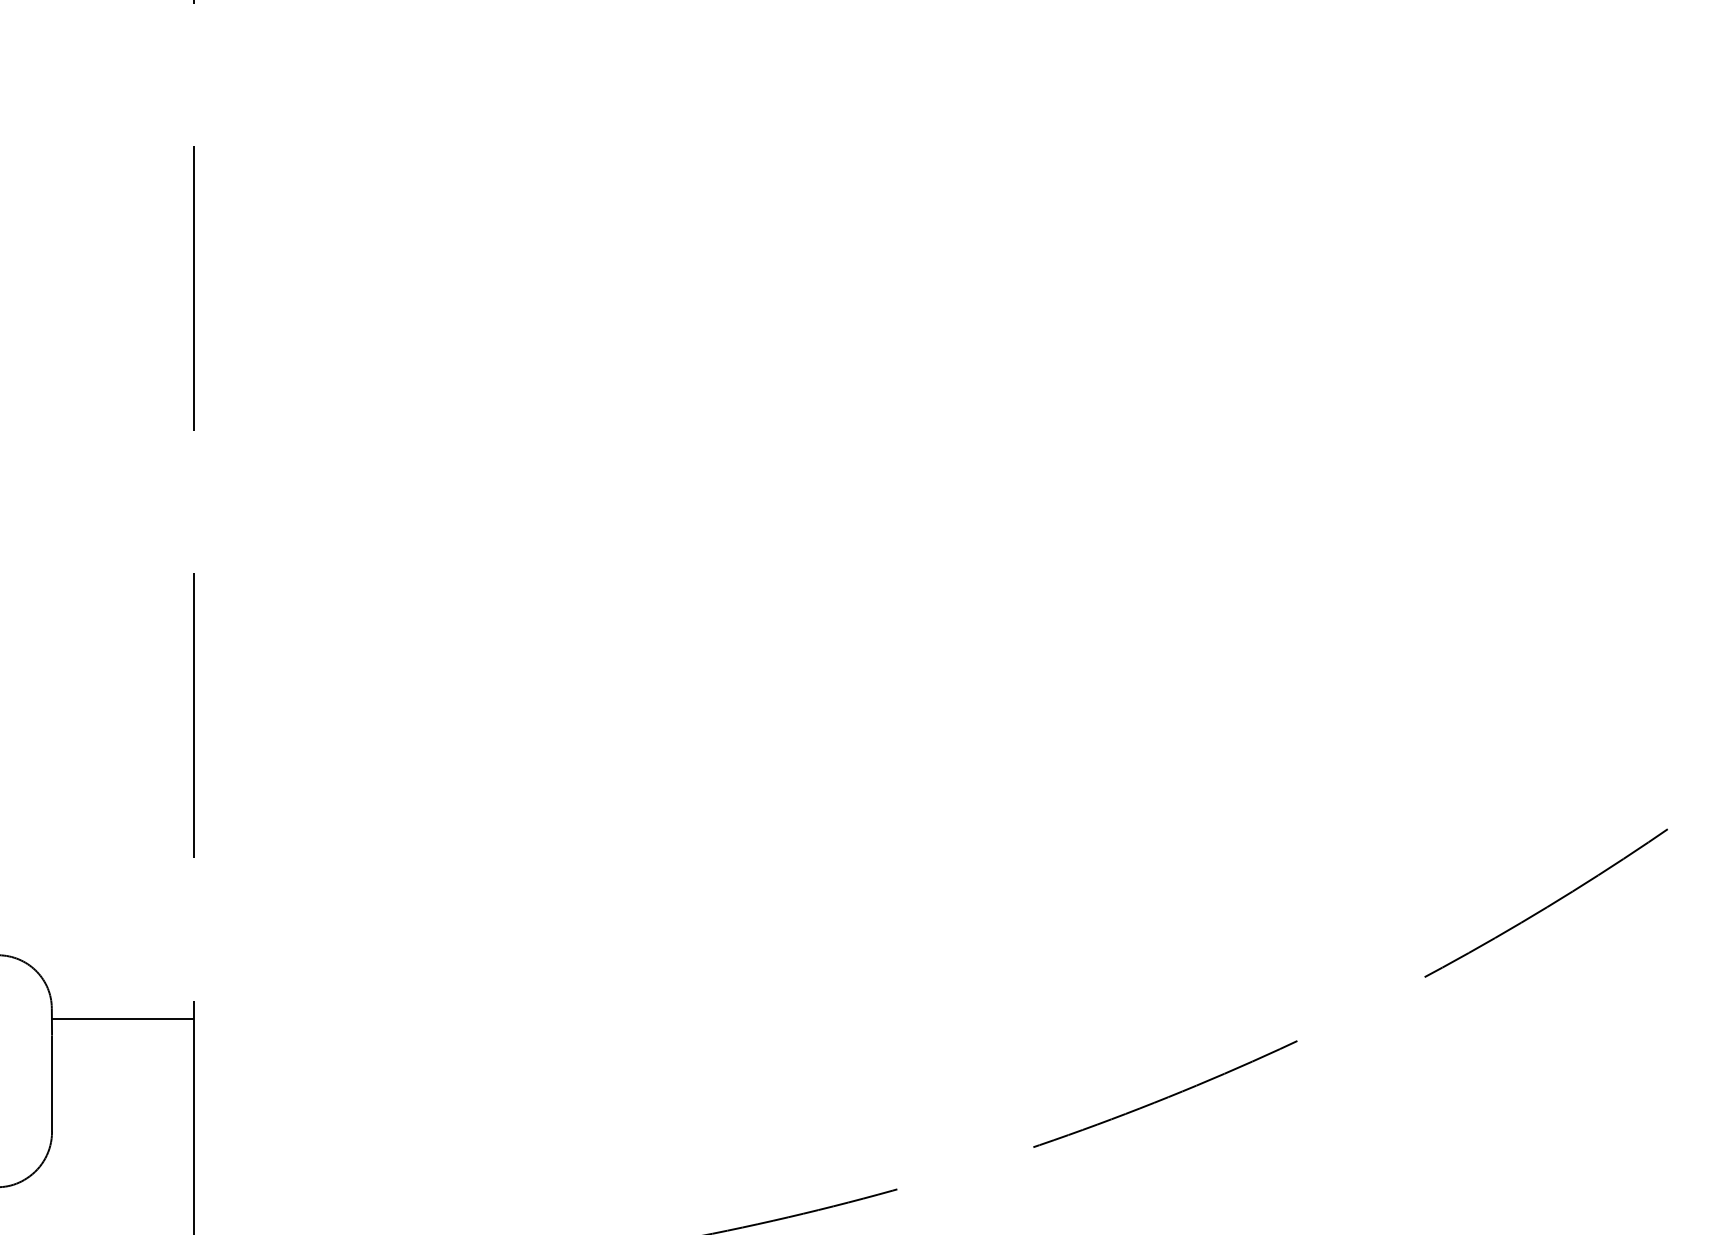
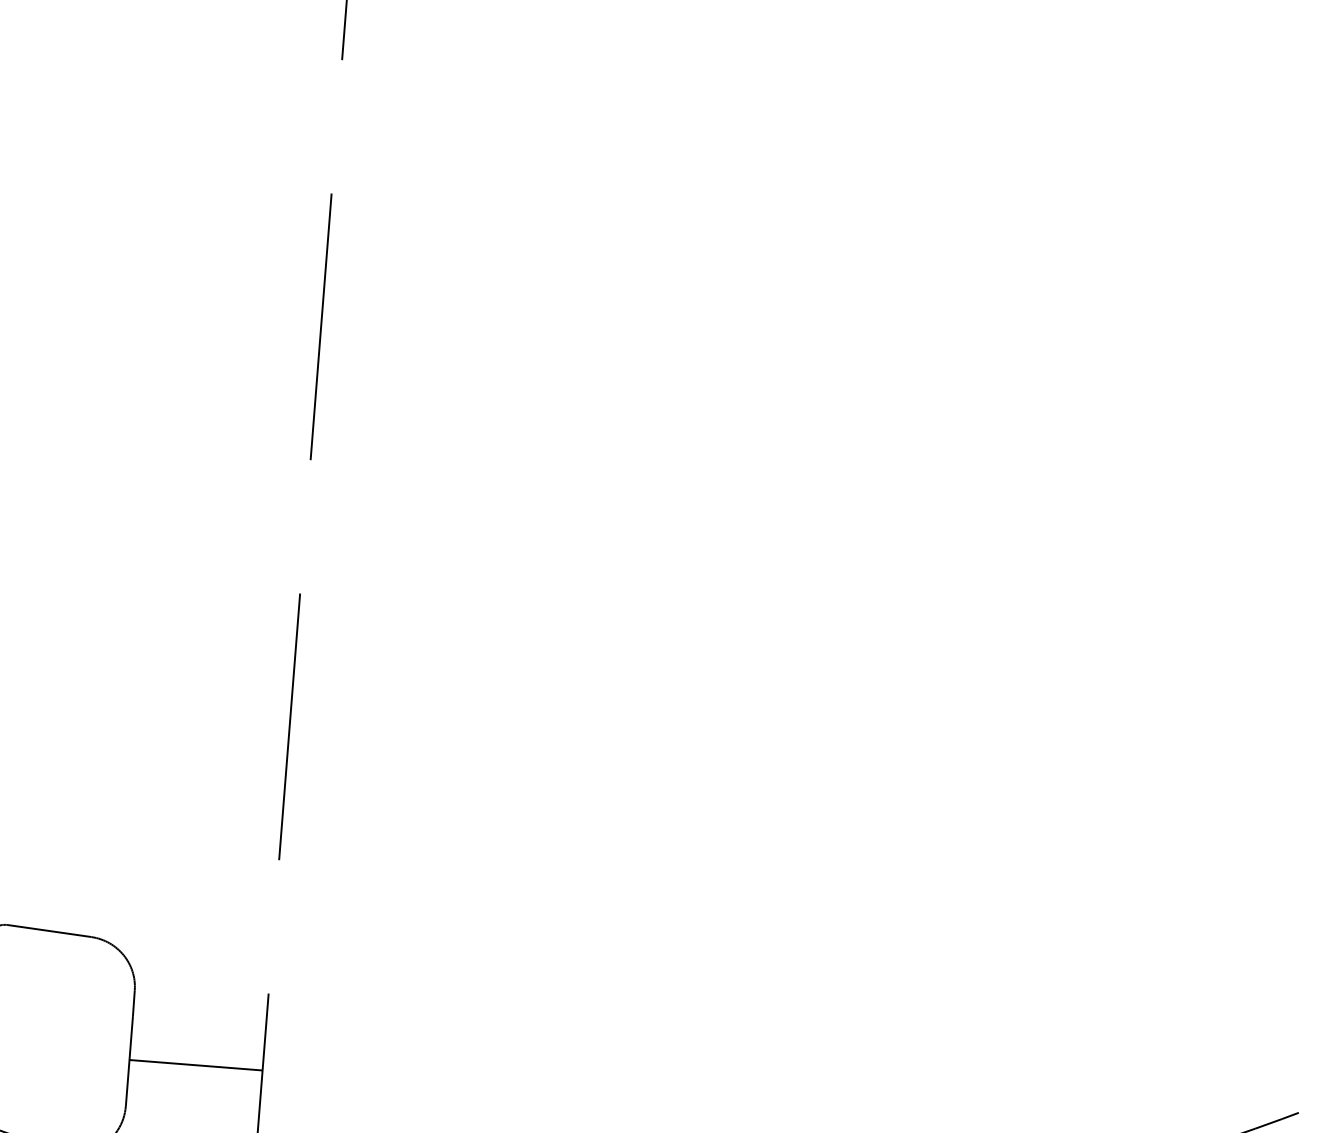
line: (123, 1018) -> (196, 1065), moved

